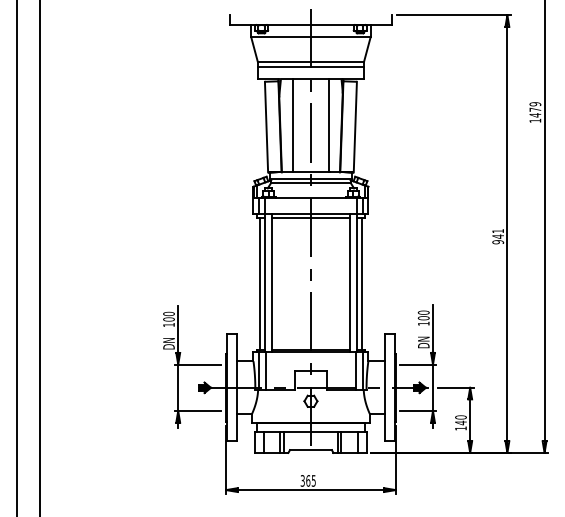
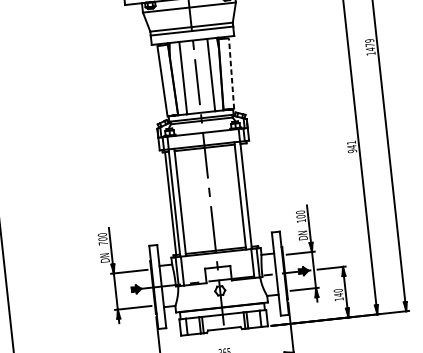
line: (355, 126) -> (231, 73), solid -> dashed
line: (361, 283) -> (249, 194), removed
text: (168, 324) -> (102, 243), 100 -> 700

